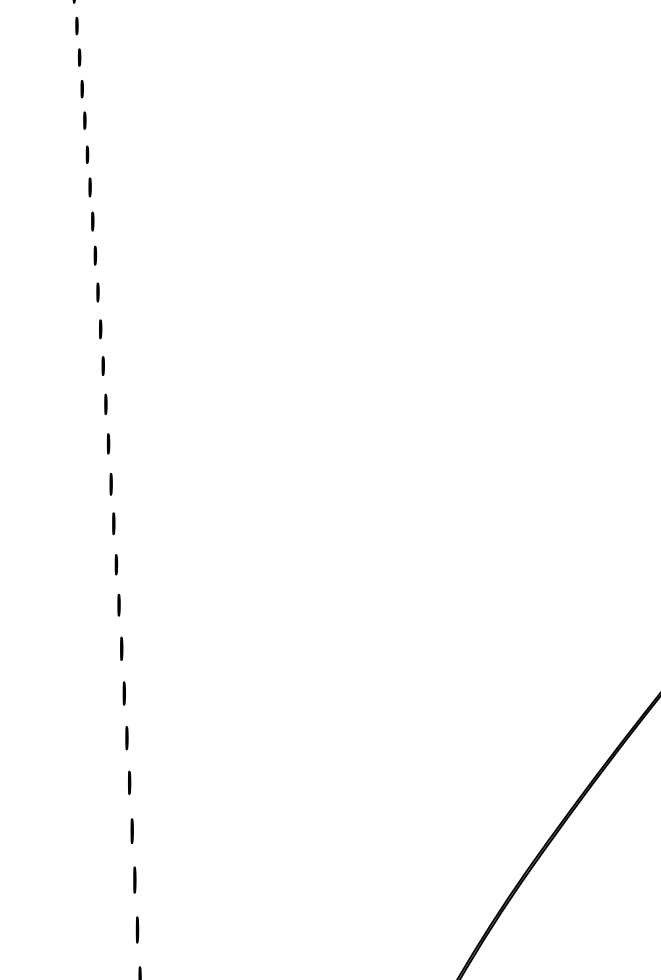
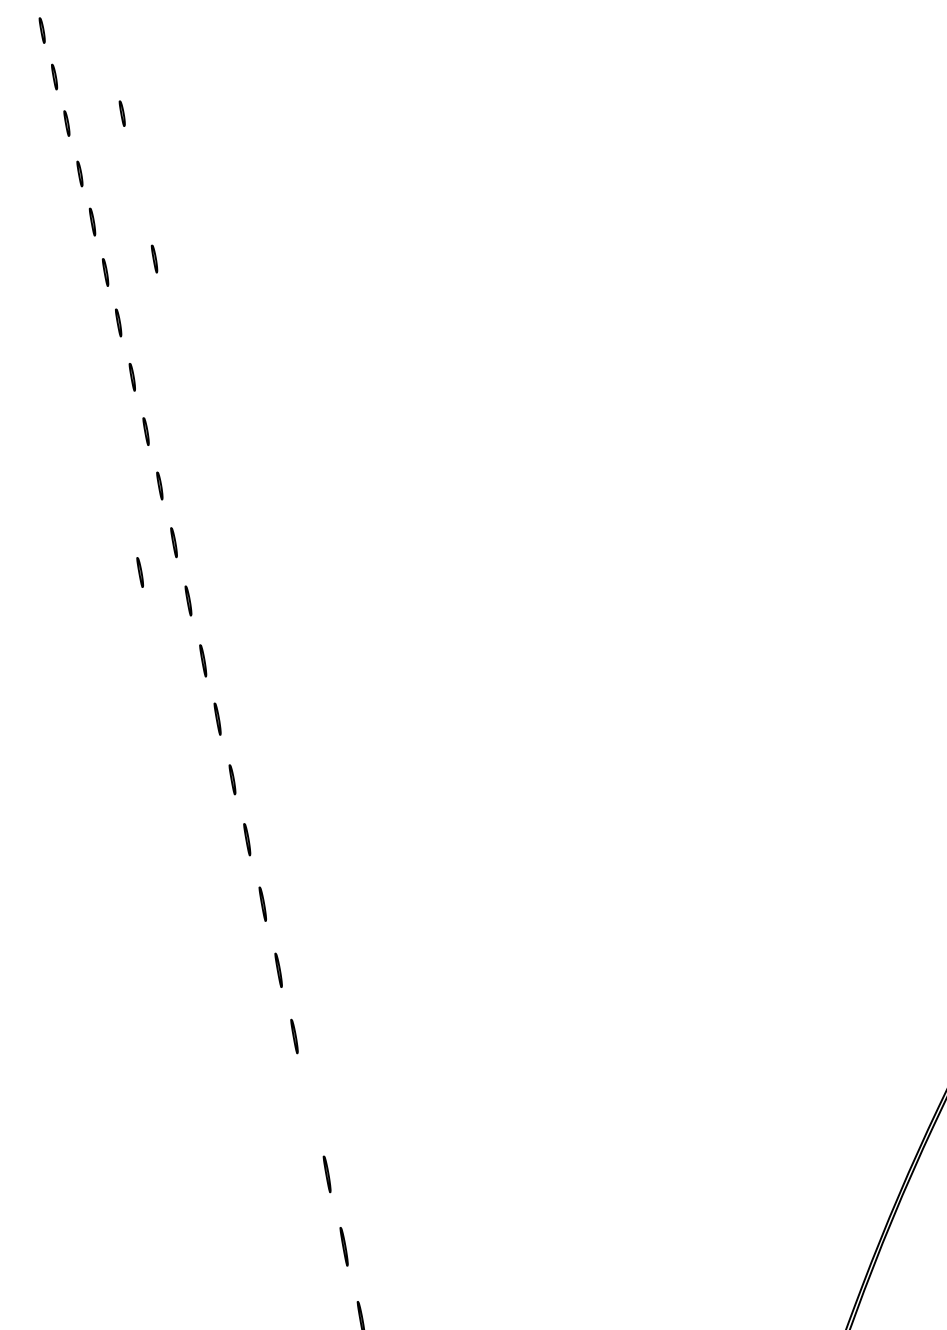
line: (121, 120) -> (121, 113), added
line: (125, 218) -> (153, 259), added
line: (80, 419) -> (140, 571), added
line: (129, 782) -> (310, 1102), removed

